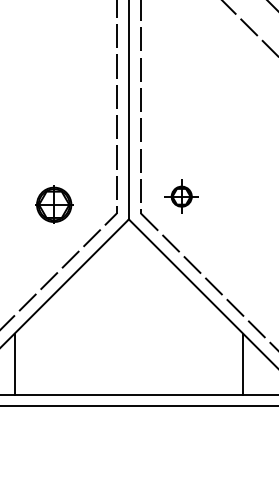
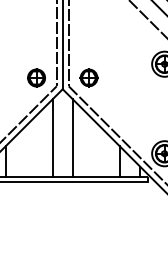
part: (180, 195) -> (88, 77), size x1.67
part: (54, 203) -> (36, 77), moved
line: (108, 316) -> (52, 137), added
line: (148, 316) -> (72, 137), added

